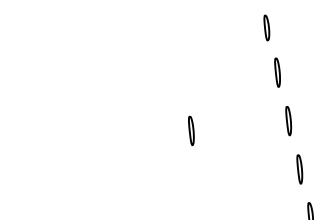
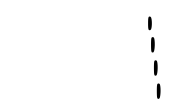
line: (190, 129) -> (109, 67), removed

